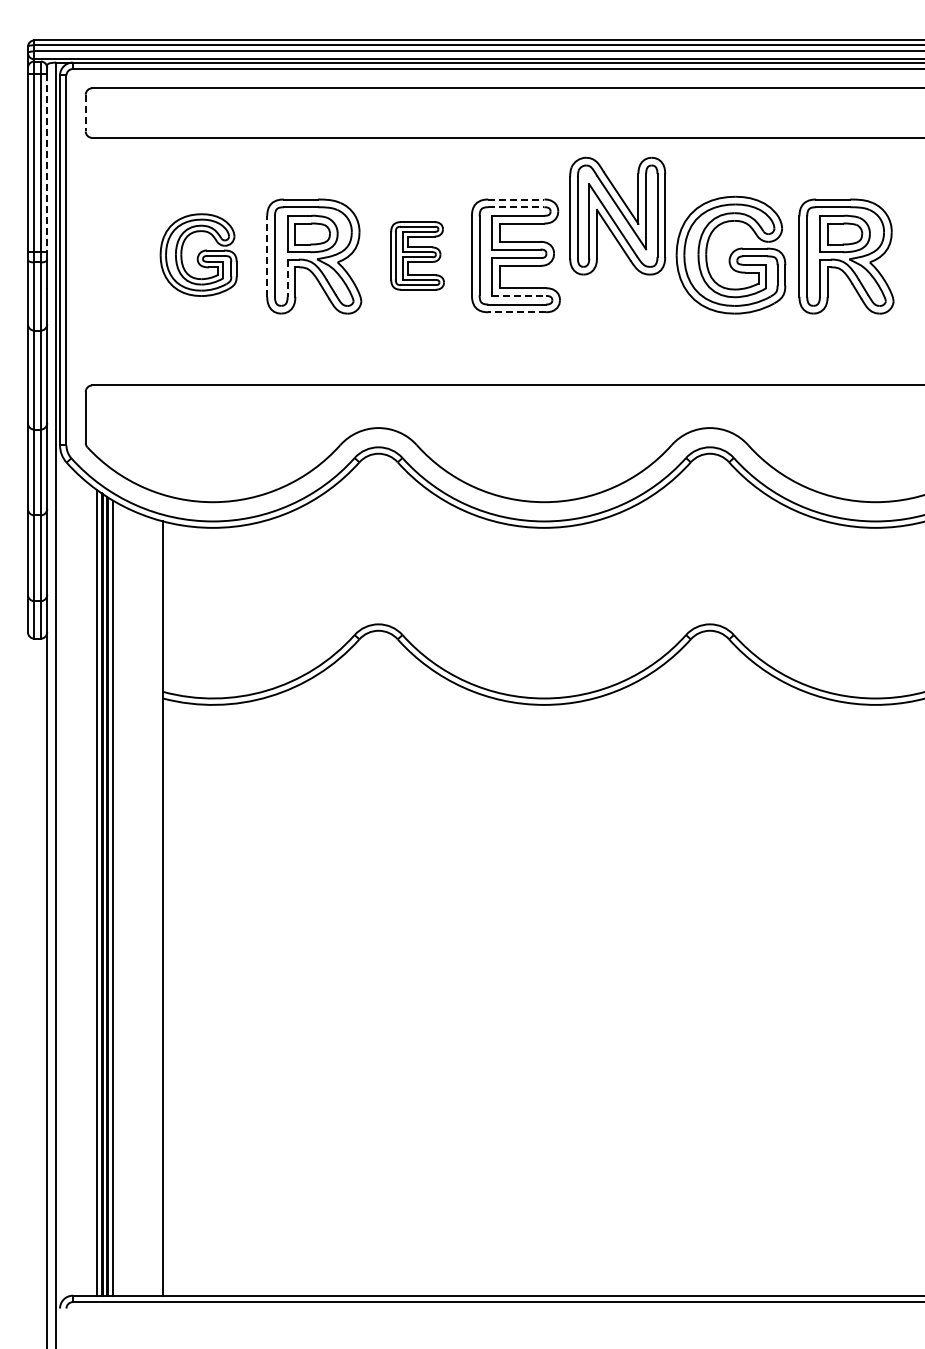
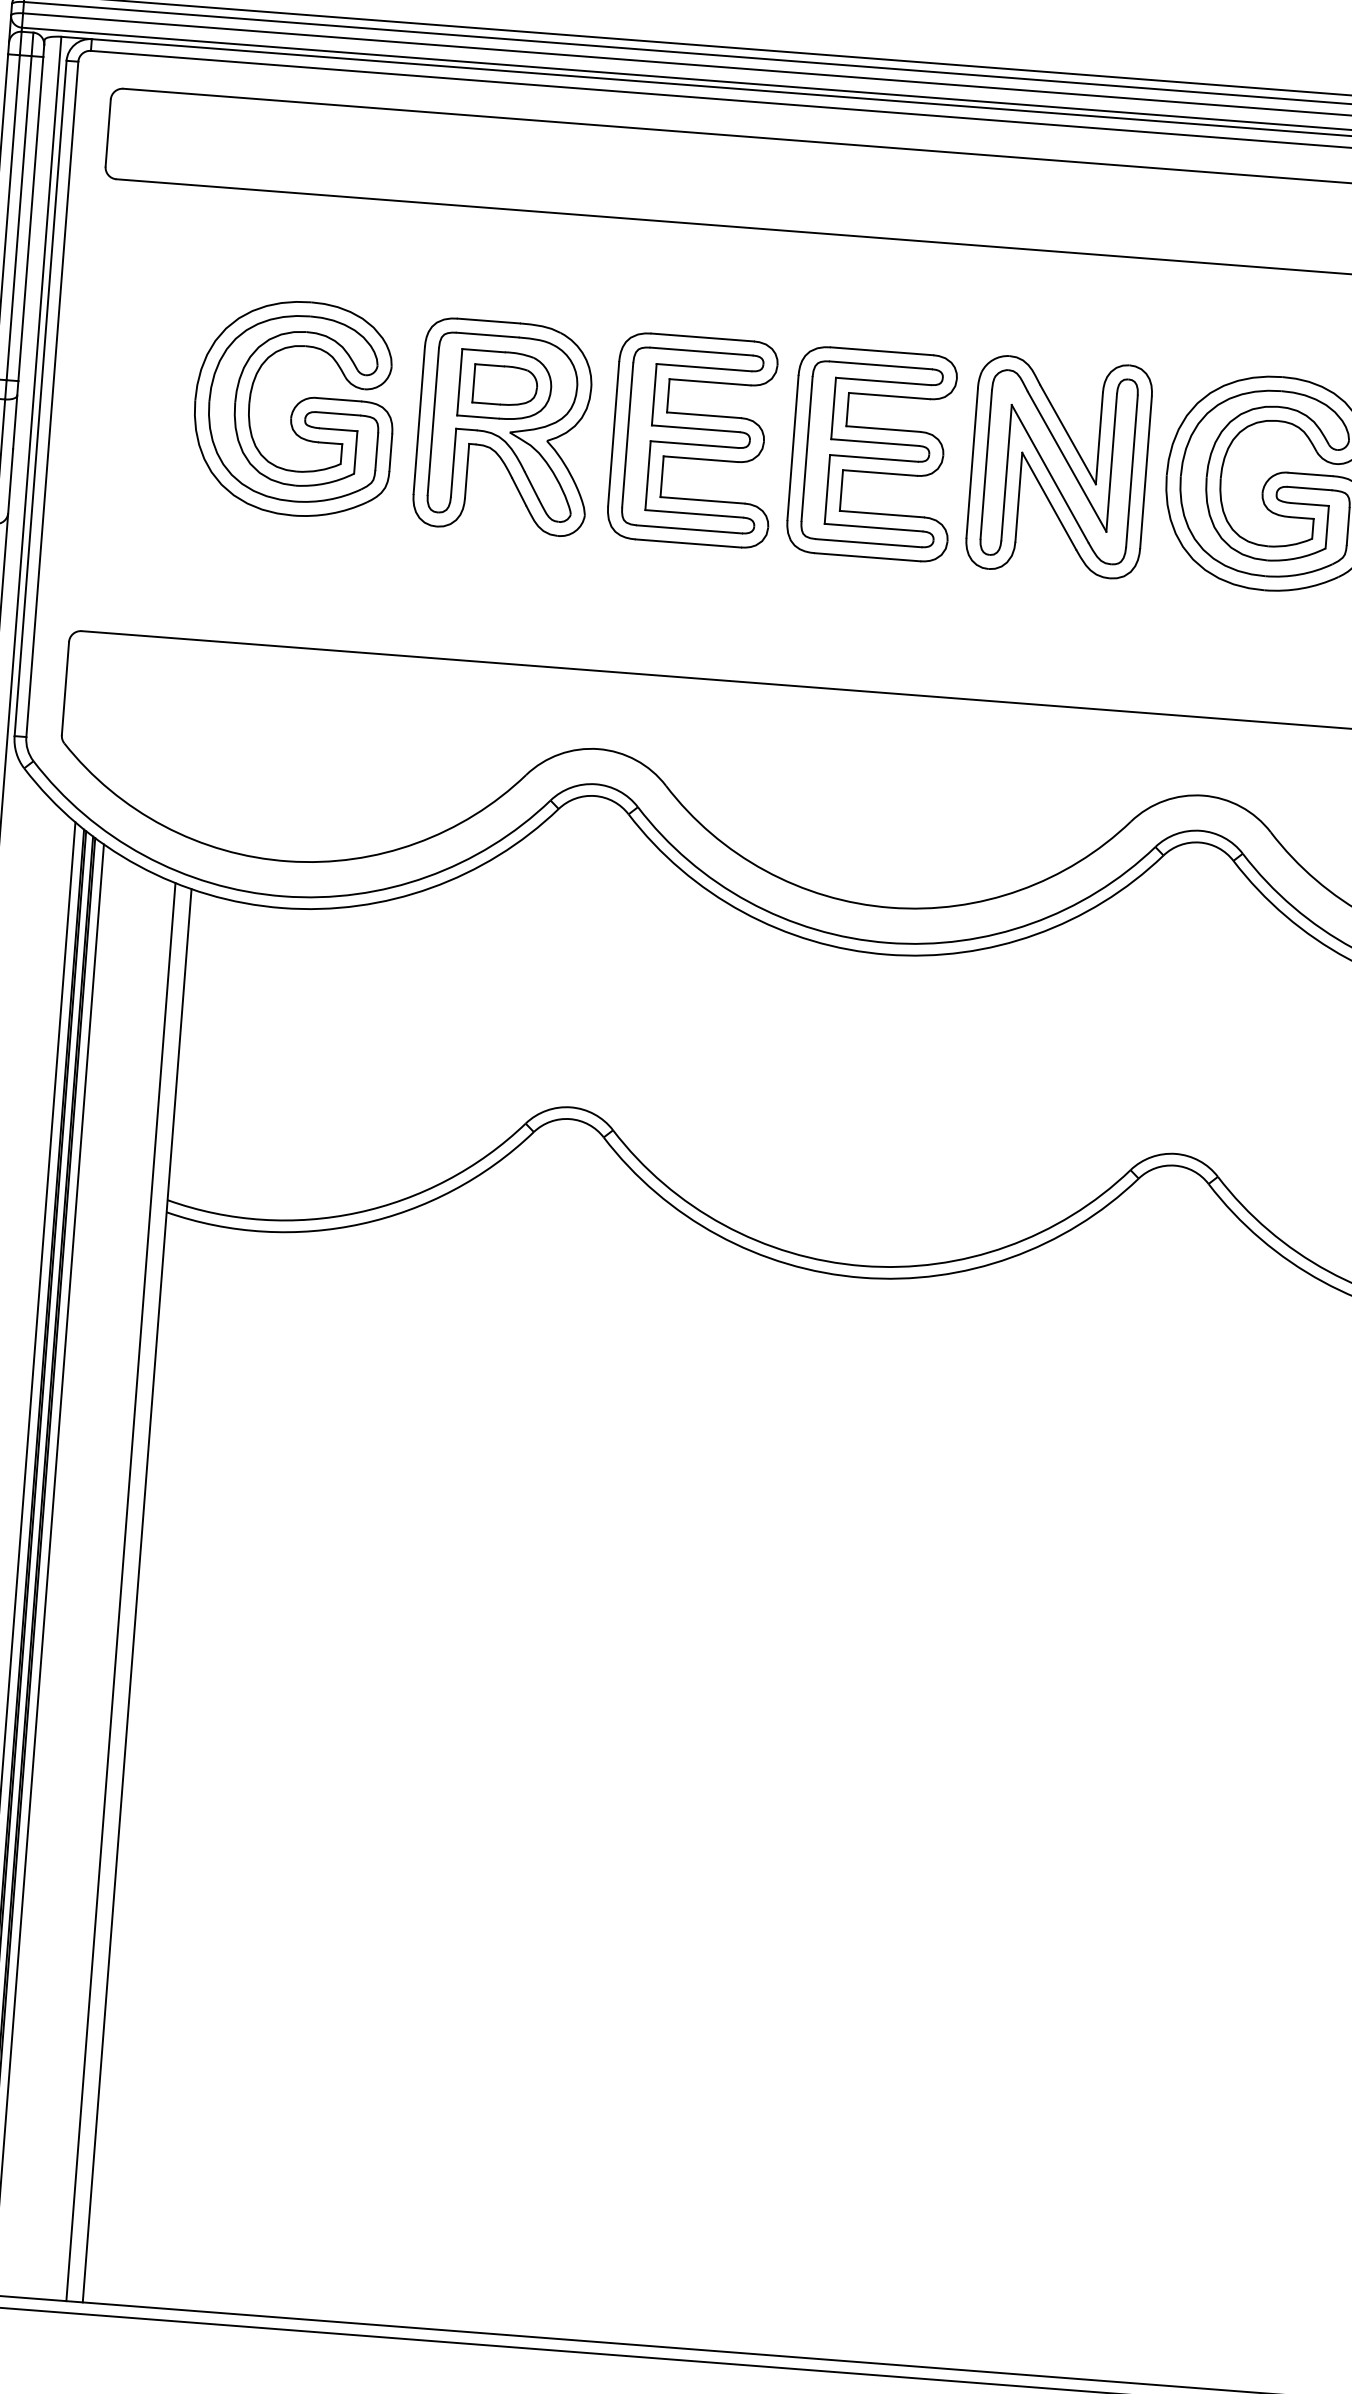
line: (85, 113) -> (107, 133), dashed -> solid
line: (47, 163) -> (31, 219), dashed -> solid
line: (516, 199) -> (882, 351), dashed -> solid
line: (516, 207) -> (881, 365), dashed -> solid
part: (617, 215) -> (1058, 465), moved
part: (198, 254) -> (294, 407), size x1.43
part: (417, 255) -> (693, 439), size x1.67
line: (267, 256) -> (419, 420), dashed -> solid
line: (287, 278) -> (453, 463), dashed -> solid
line: (519, 295) -> (874, 526), dashed -> solid
line: (517, 312) -> (868, 557), dashed -> solid
line: (153, 906) -> (120, 1590), added

